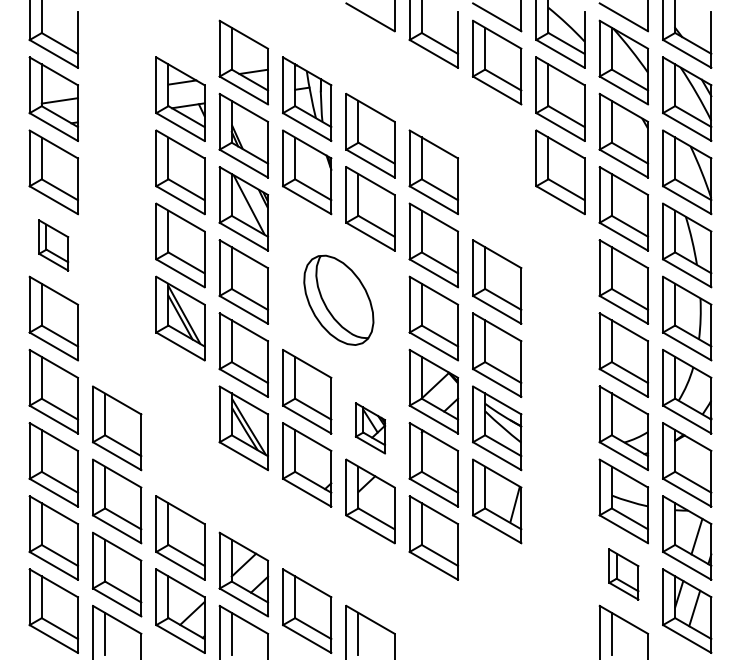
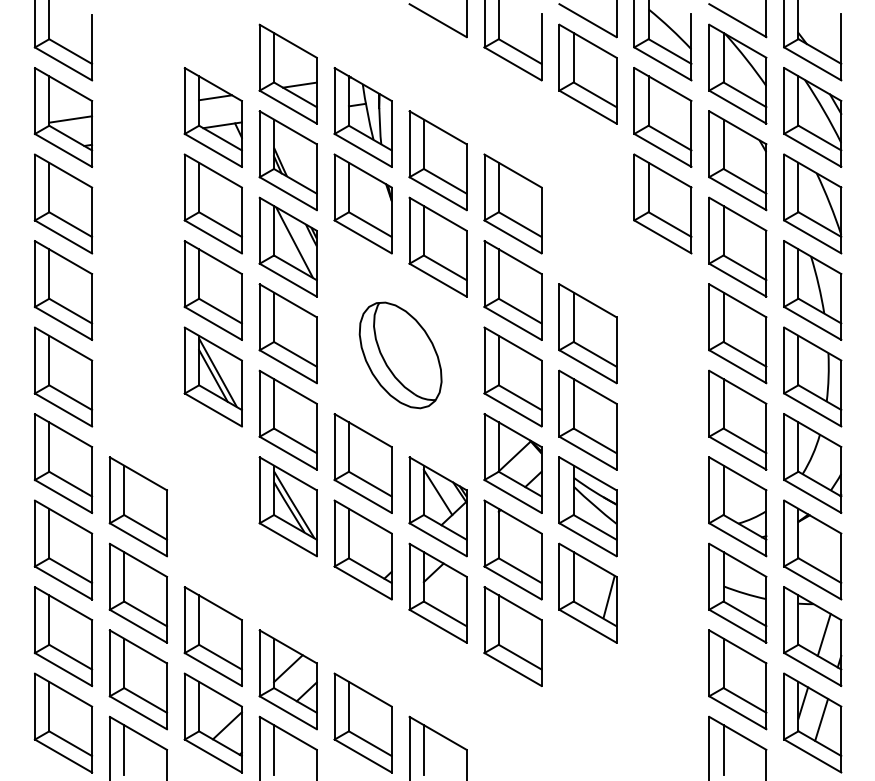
part: (53, 245) -> (63, 290), size x1.67
part: (370, 428) -> (438, 507), size x1.67
part: (623, 574) -> (737, 679), size x1.67

